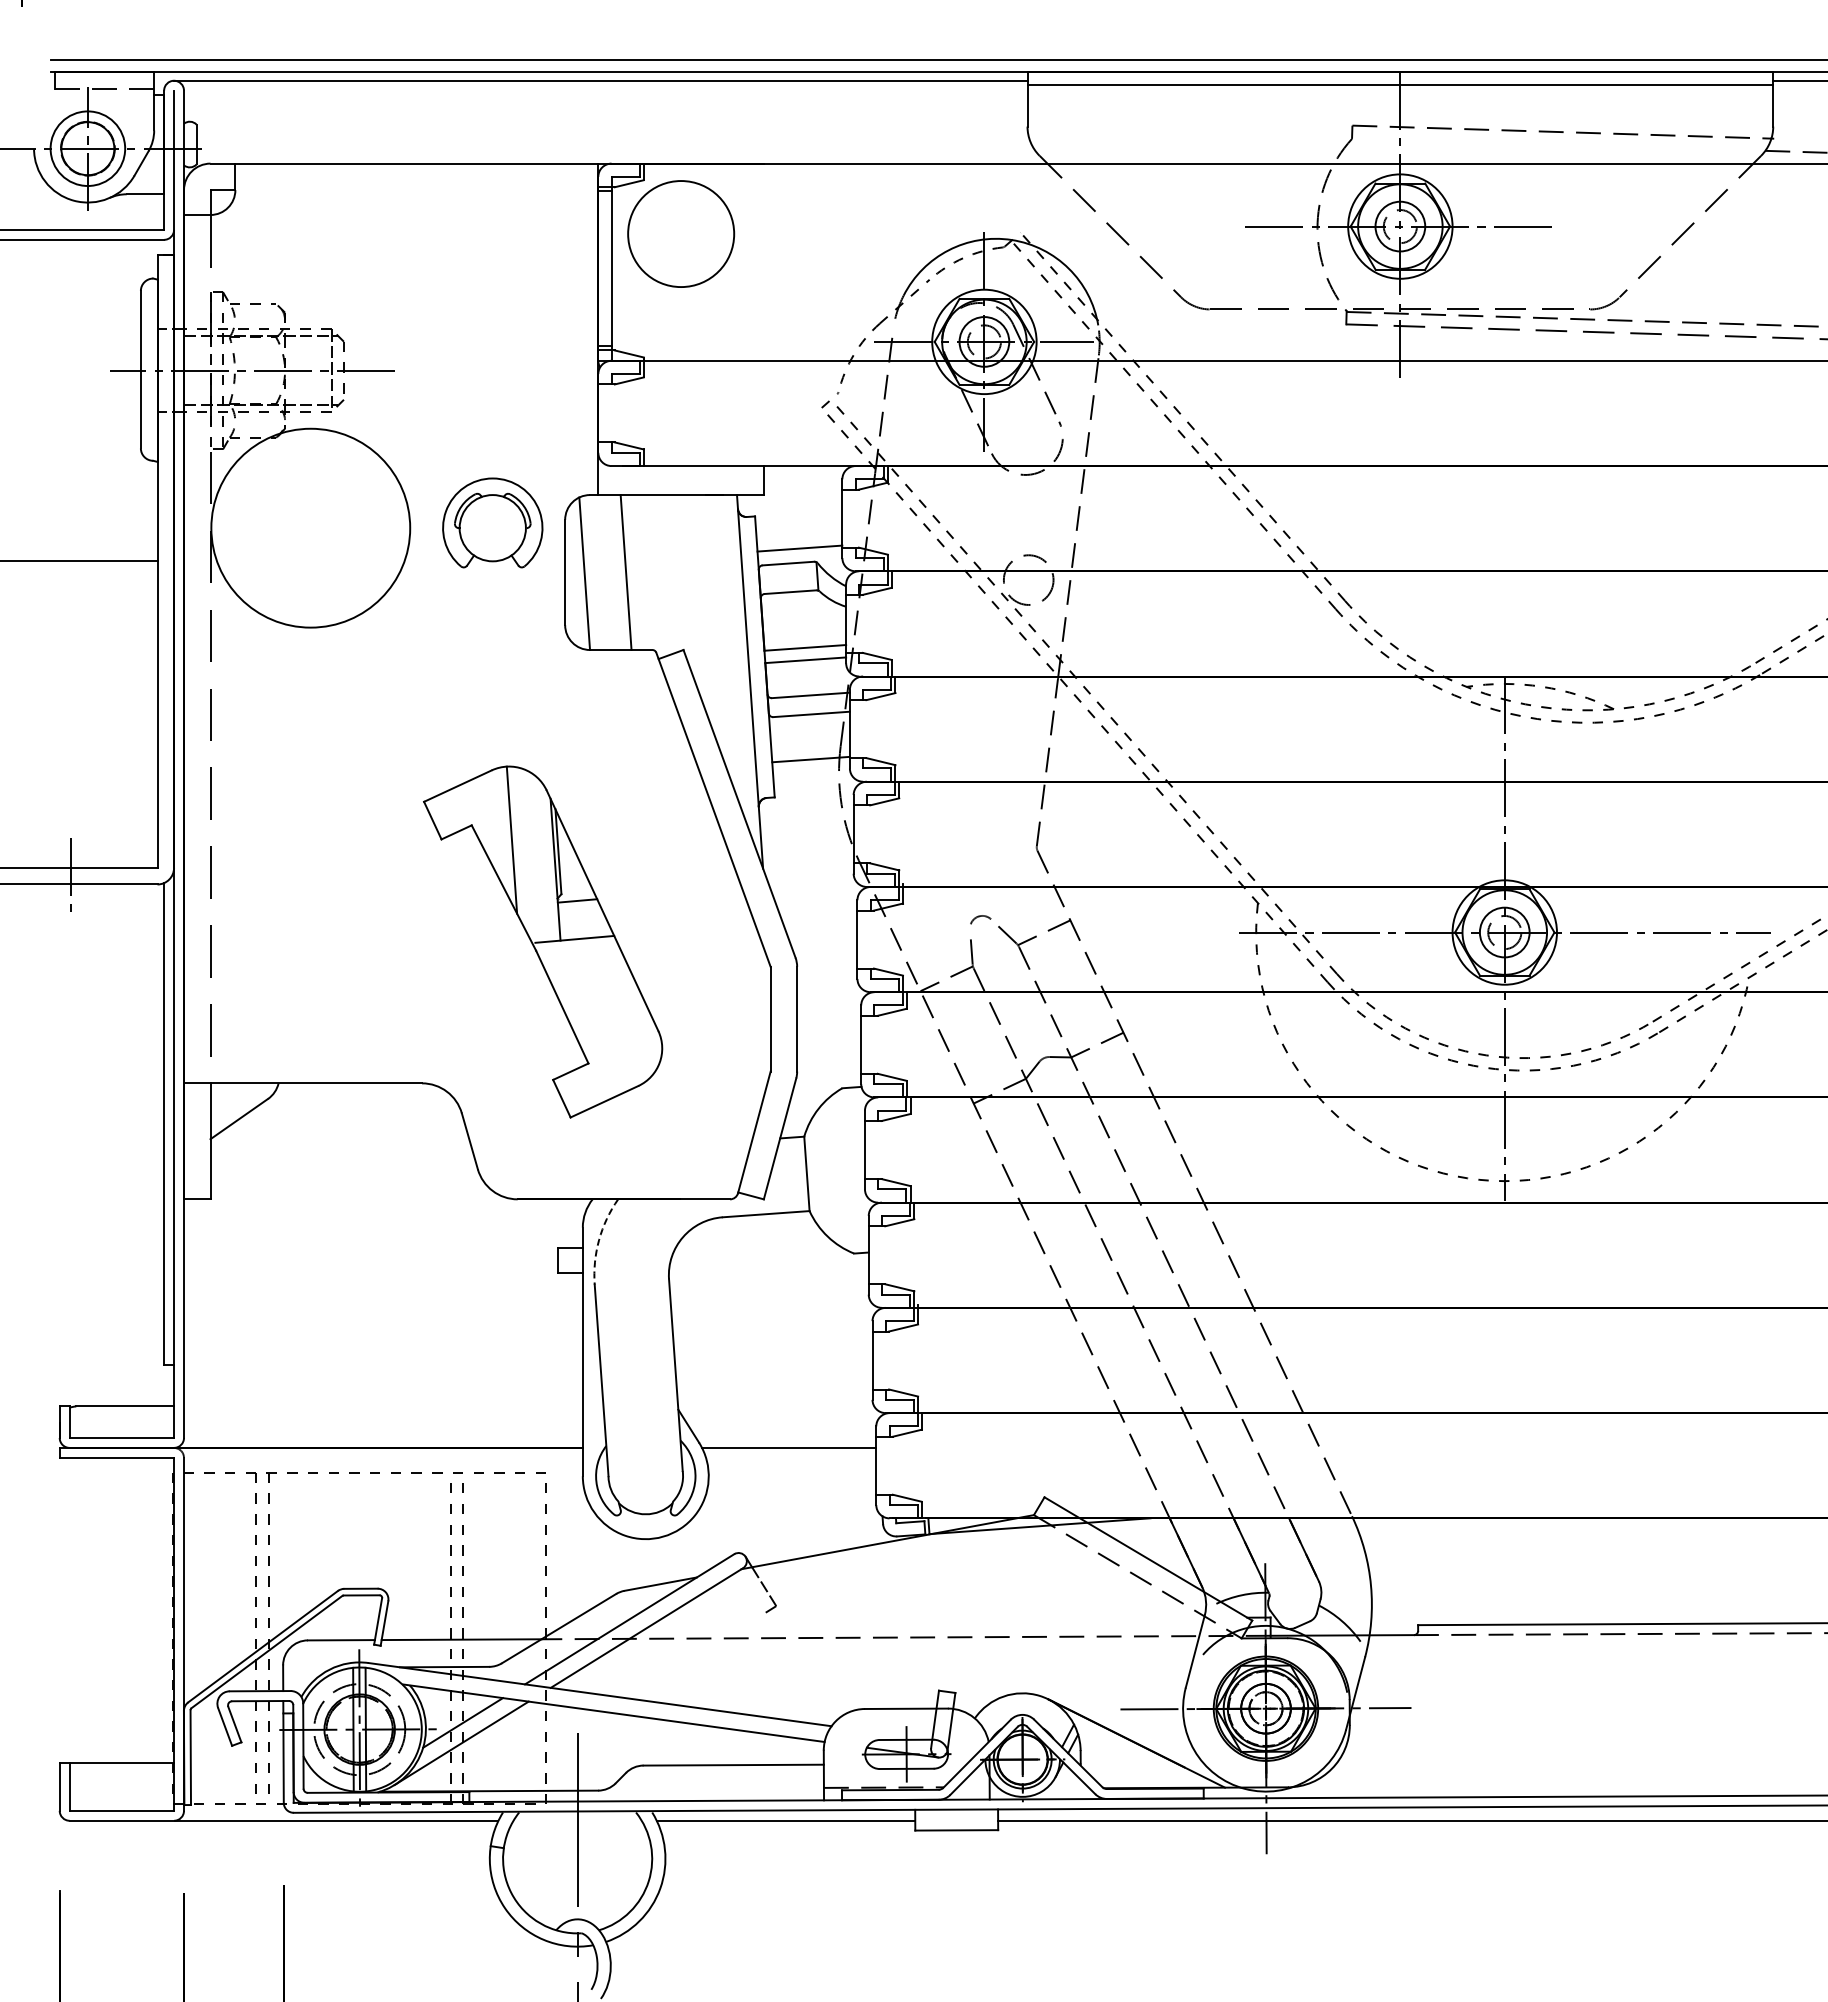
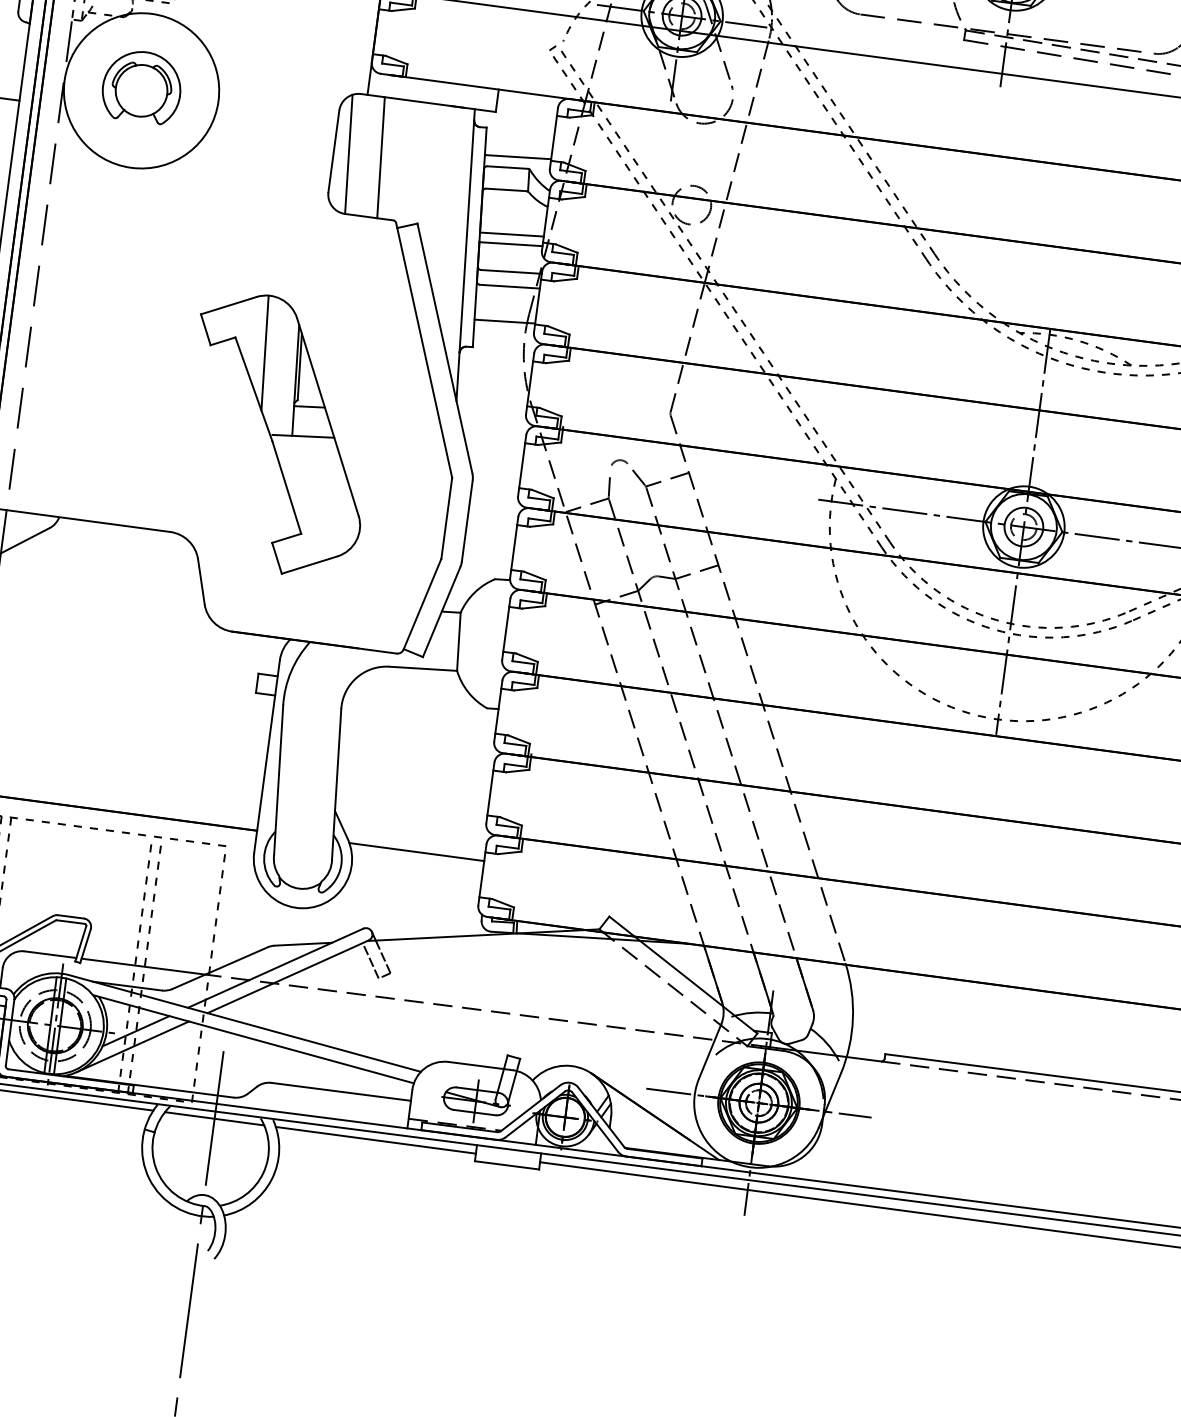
part: (492, 522) -> (141, 86), moved
arc: (599, 1240) -> (291, 671), dashed -> solid
line: (748, 1593) -> (370, 960), added
line: (577, 1820) -> (214, 1118), added

